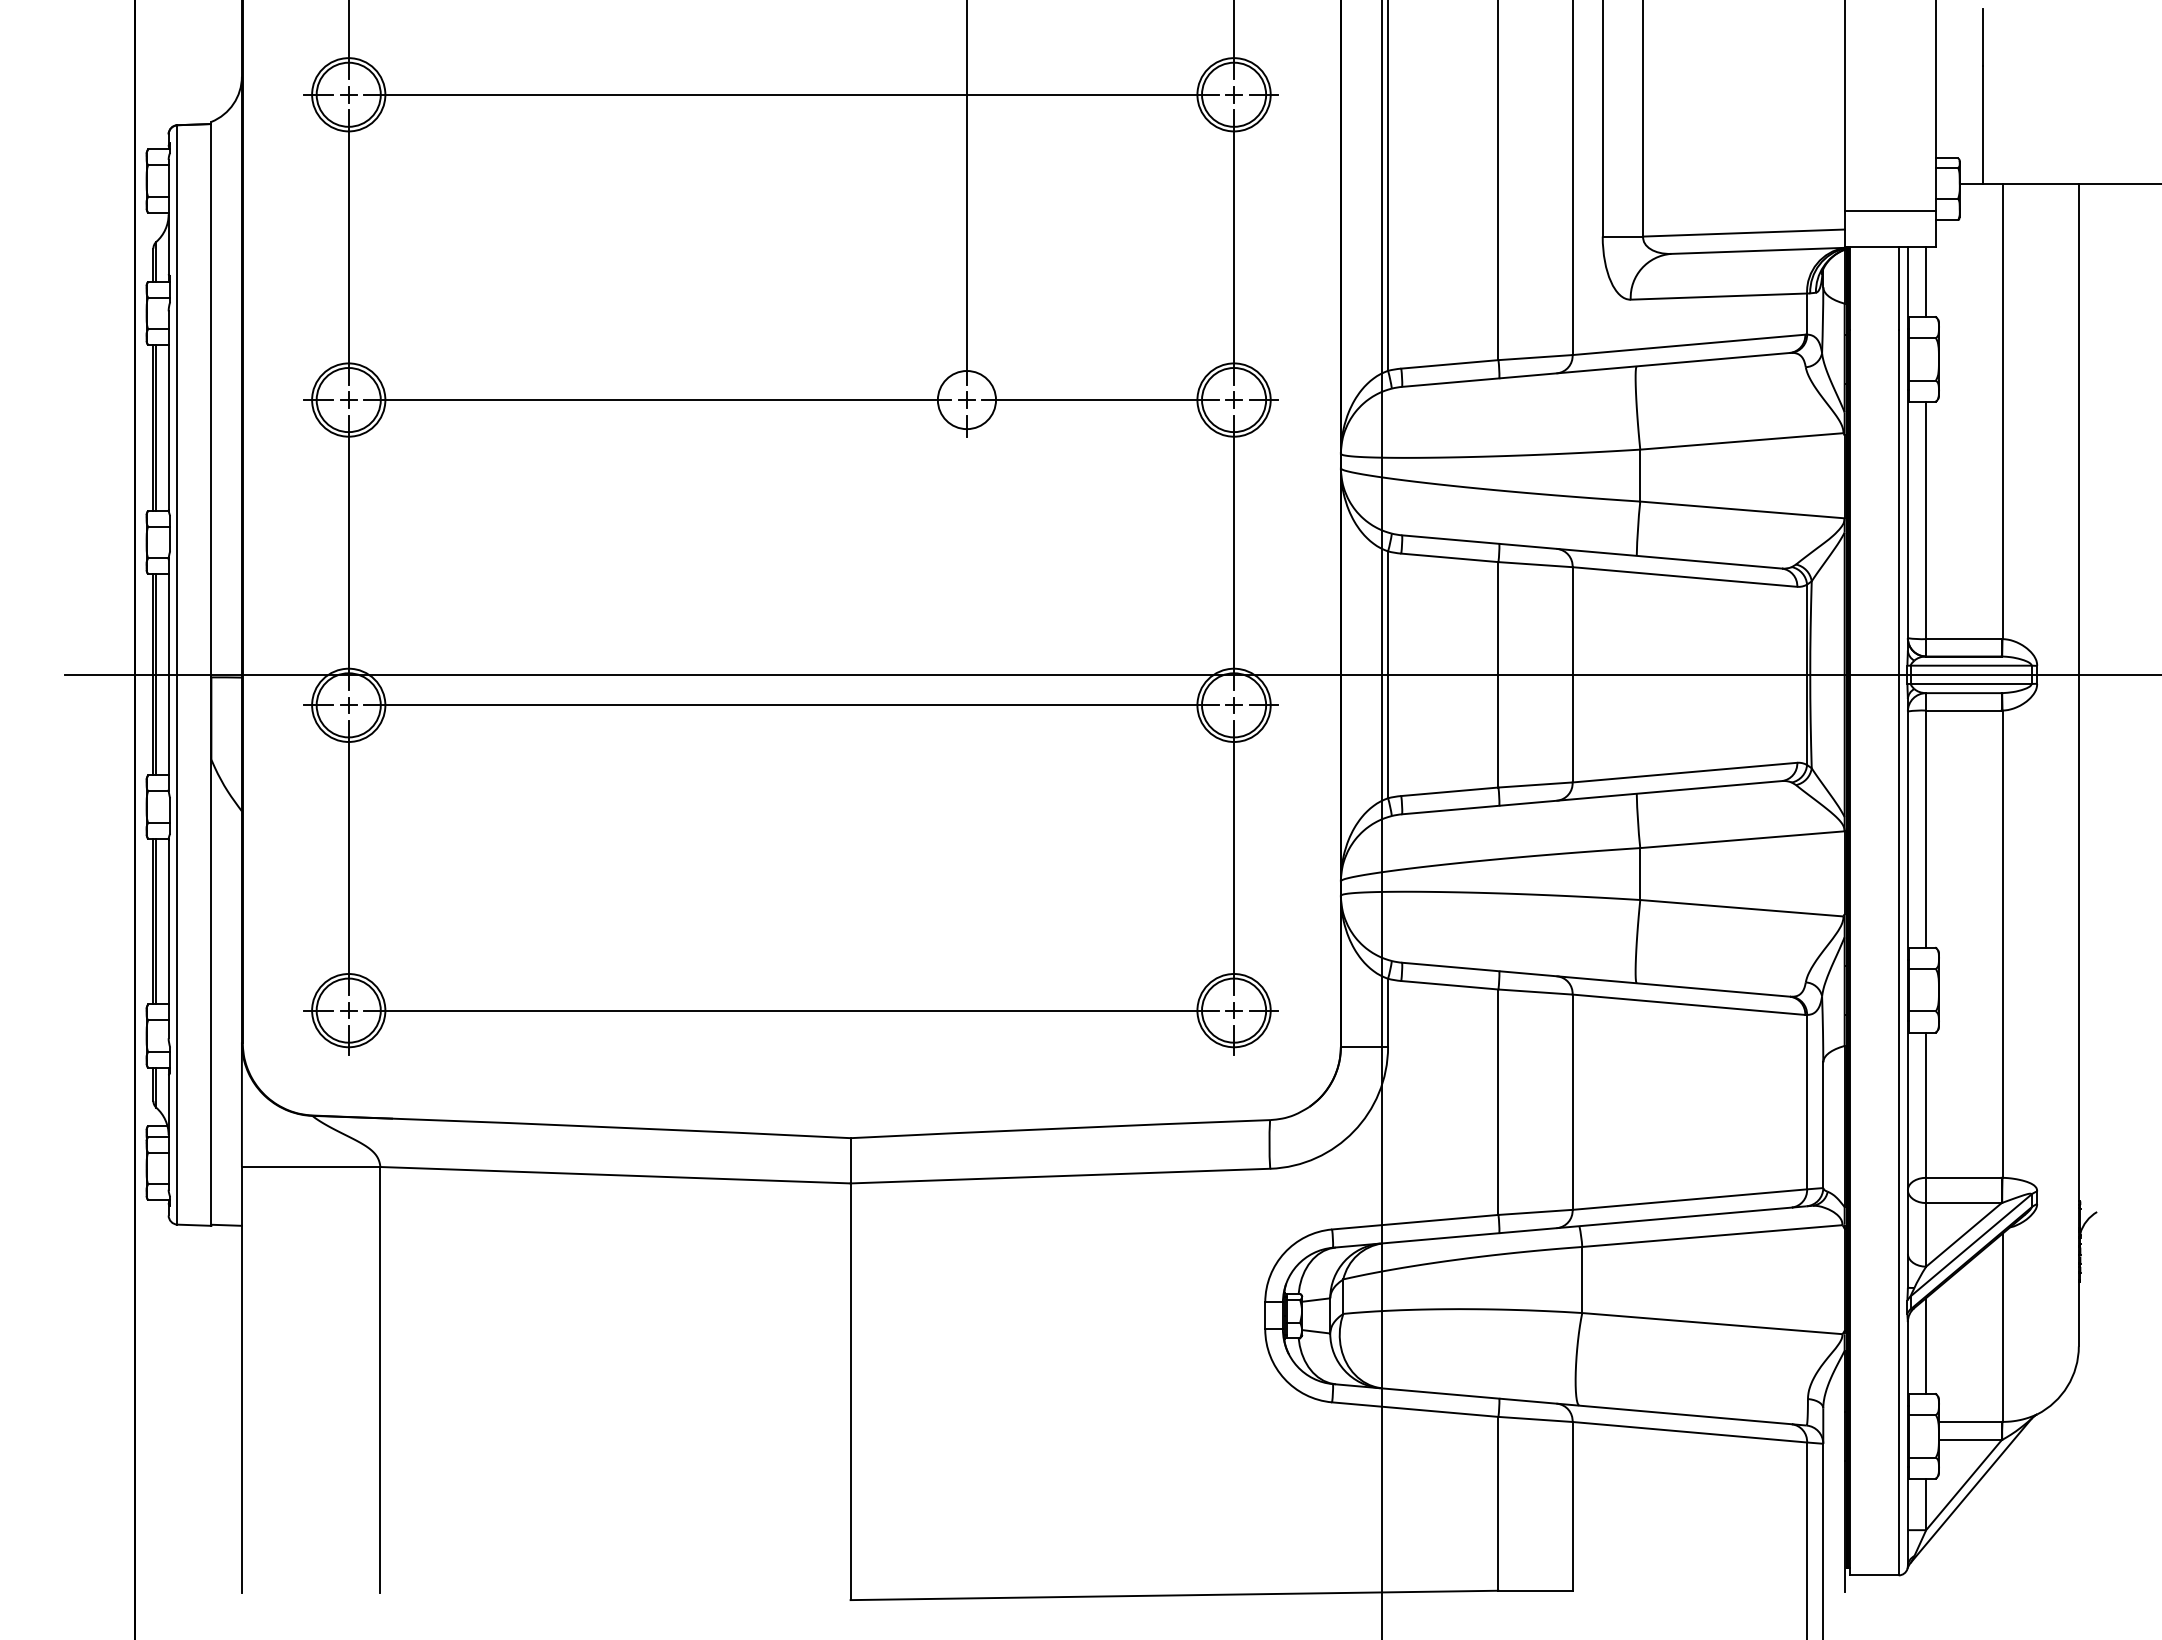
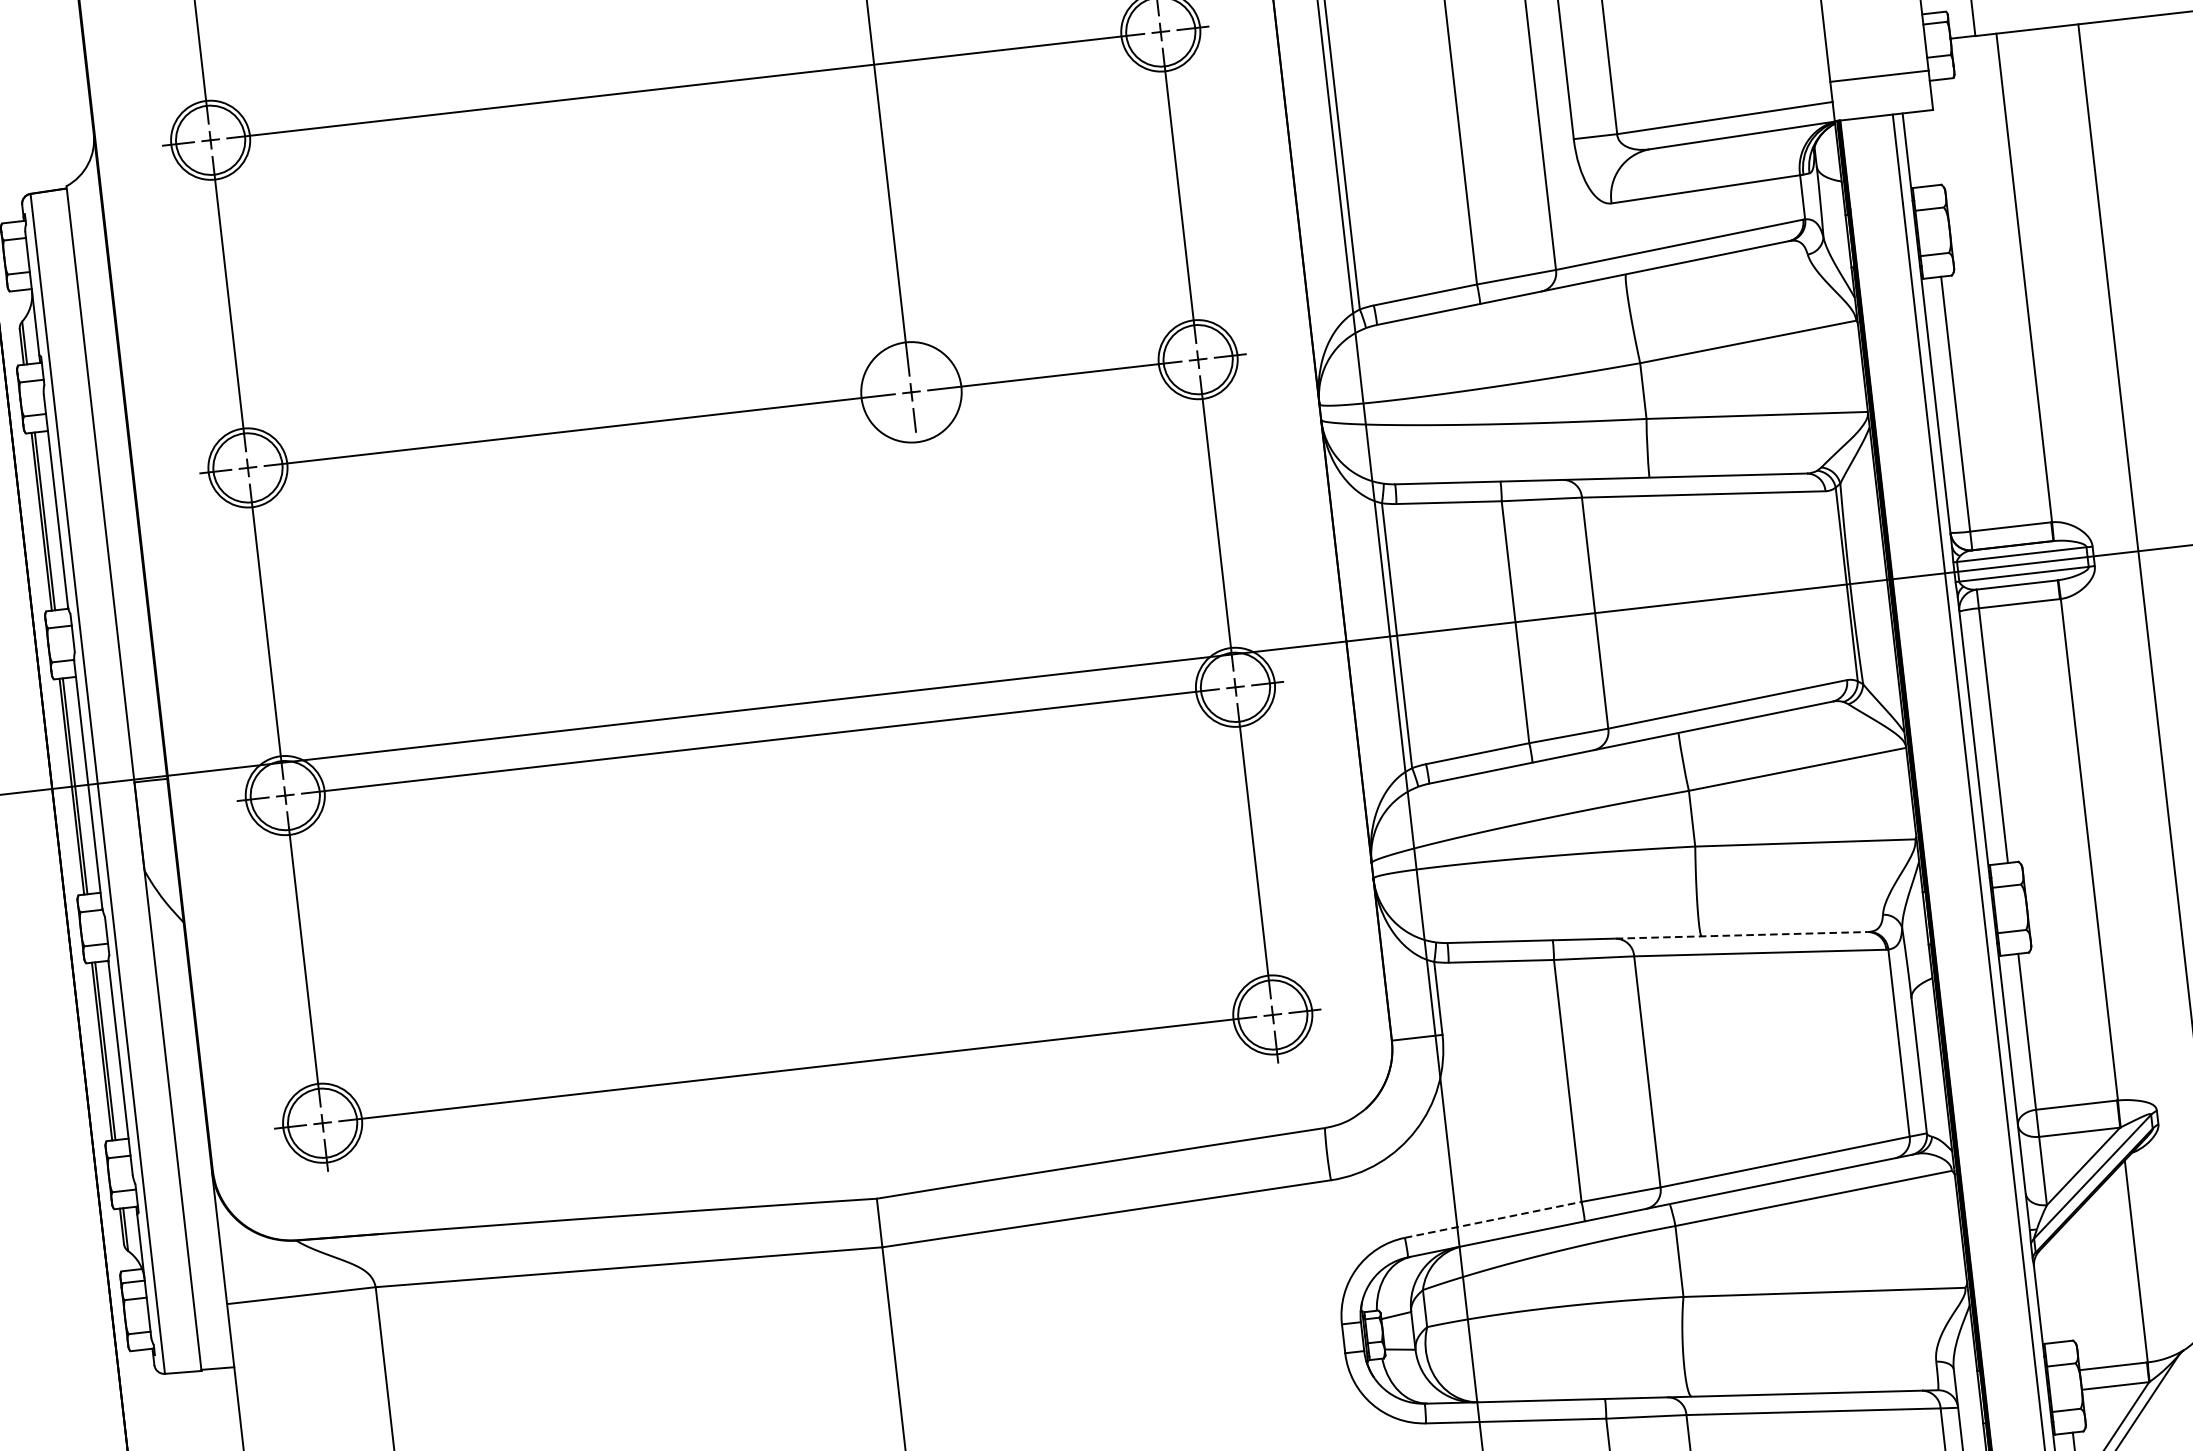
line: (1926, 282) -> (1926, 148), removed
circle: (966, 400) -> (911, 392), size x1.6
line: (1673, 986) -> (1741, 935), solid -> dashed
line: (1415, 1222) -> (1493, 1220), solid -> dashed
line: (1926, 1346) -> (2057, 1290), removed

